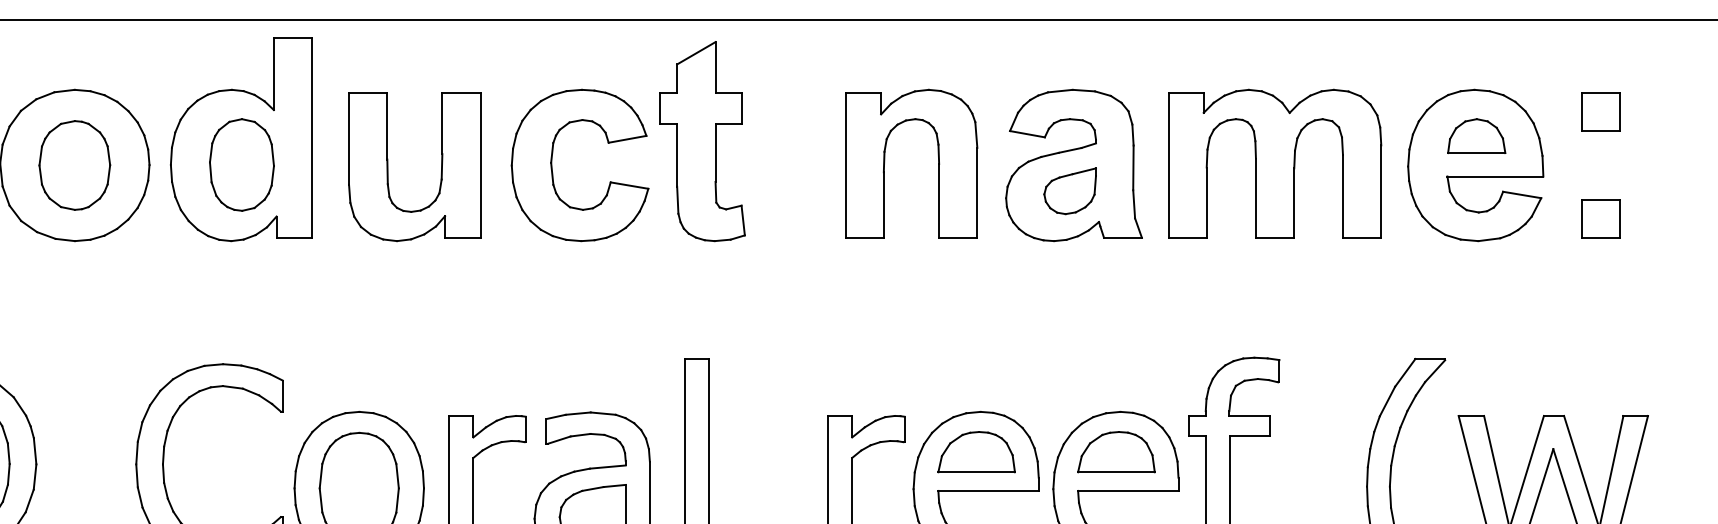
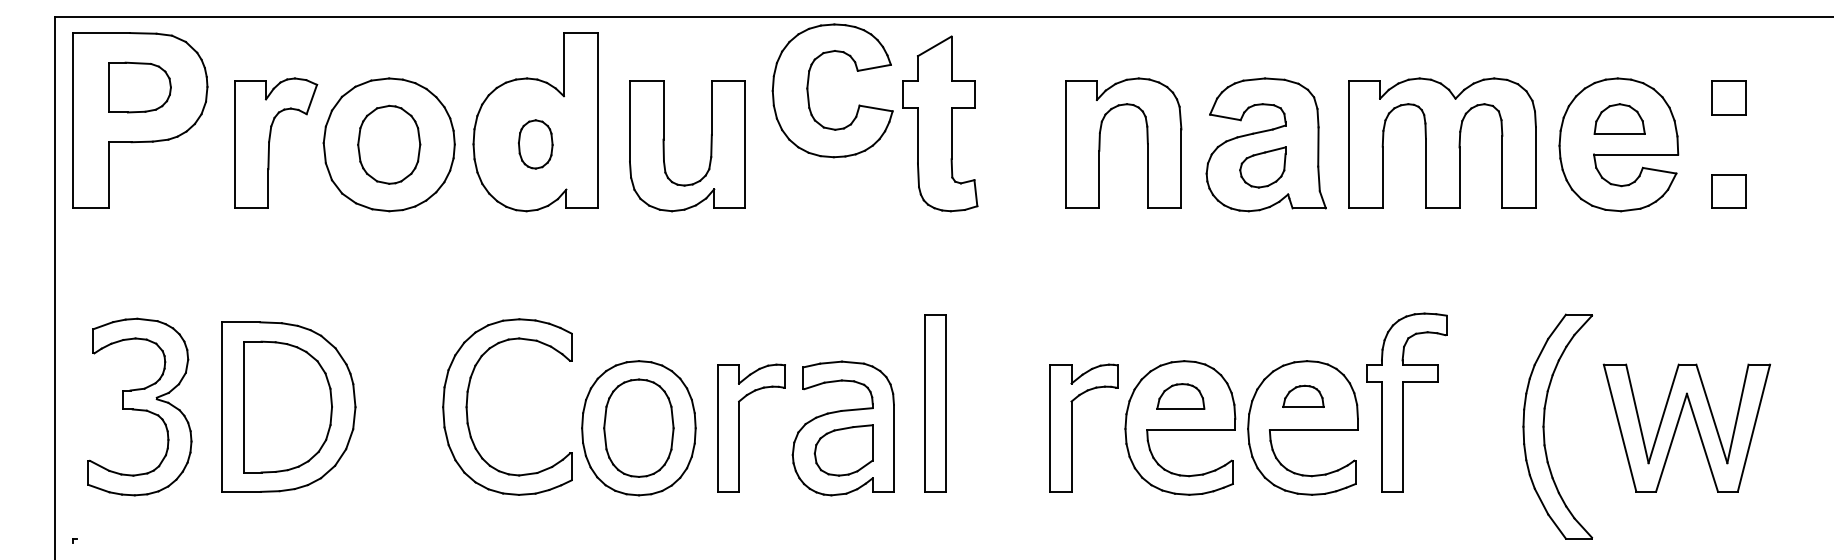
part: (241, 165) -> (535, 144), size x0.6
part: (552, 165) -> (808, 90), moved
part: (976, 452) -> (1180, 396), size x0.7
part: (1116, 452) -> (1303, 396), size x0.6

